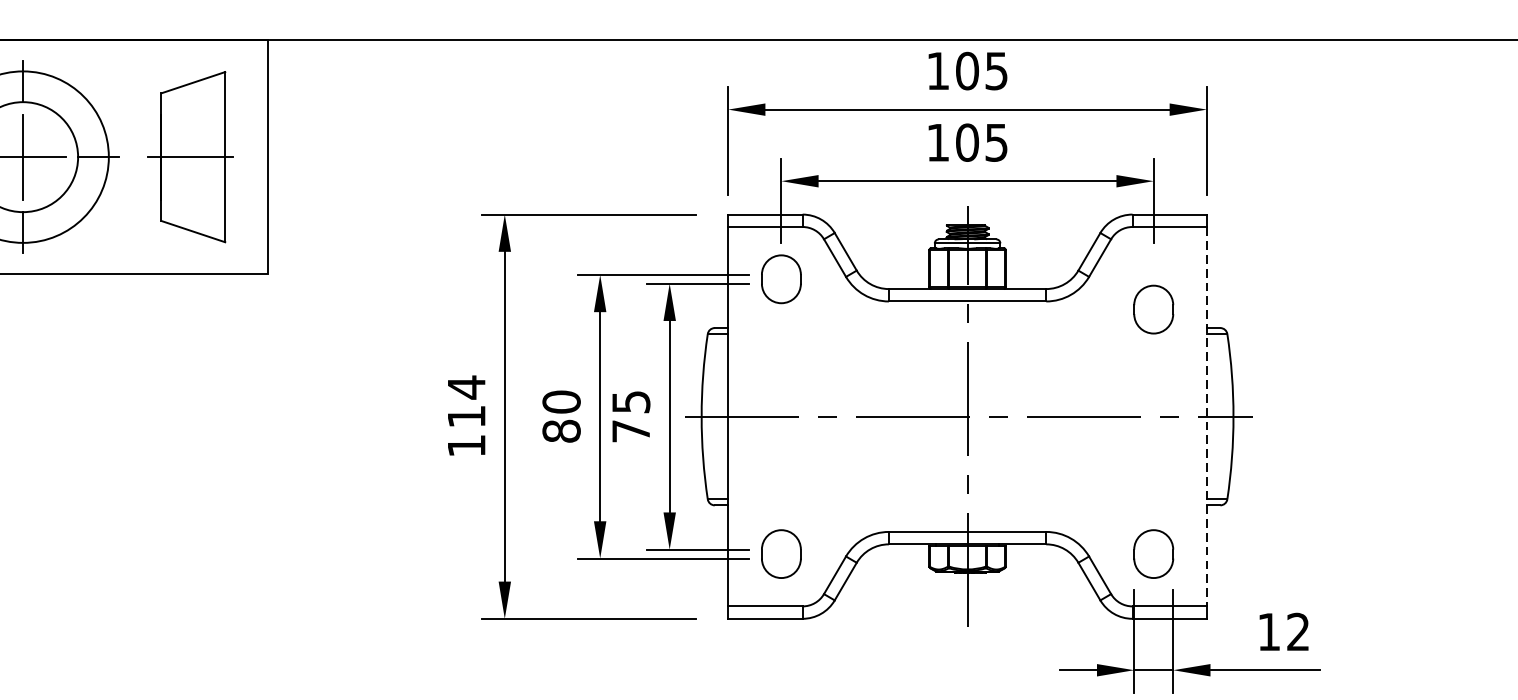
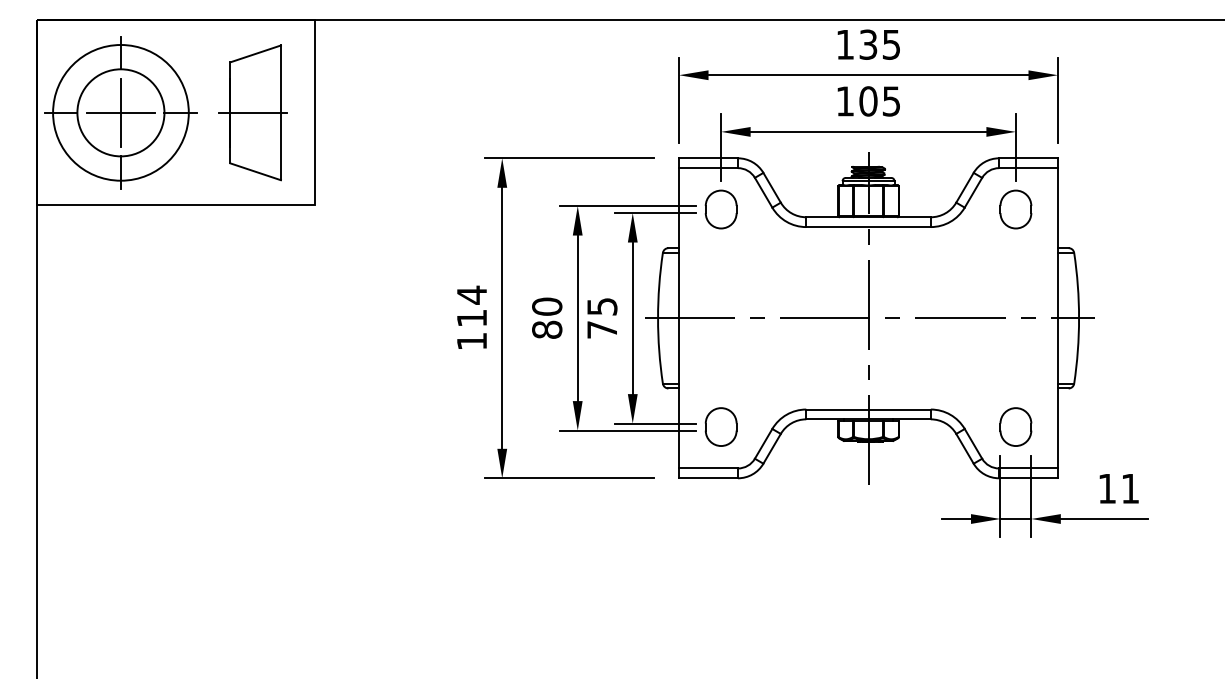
text: (967, 70) -> (868, 44), 105 -> 135
part: (1153, 309) -> (1015, 209), moved
line: (1207, 416) -> (1058, 318), dashed -> solid
text: (1297, 631) -> (1129, 488), 12 -> 11

